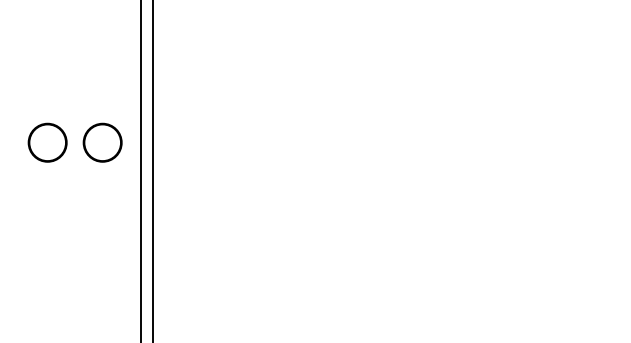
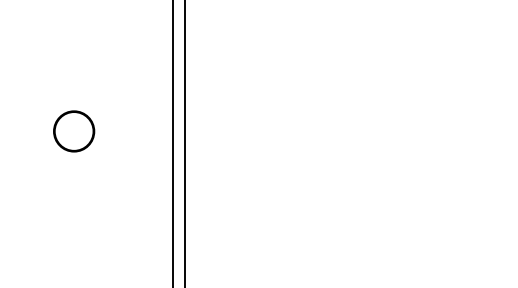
circle: (102, 142) -> (132, 131), removed

